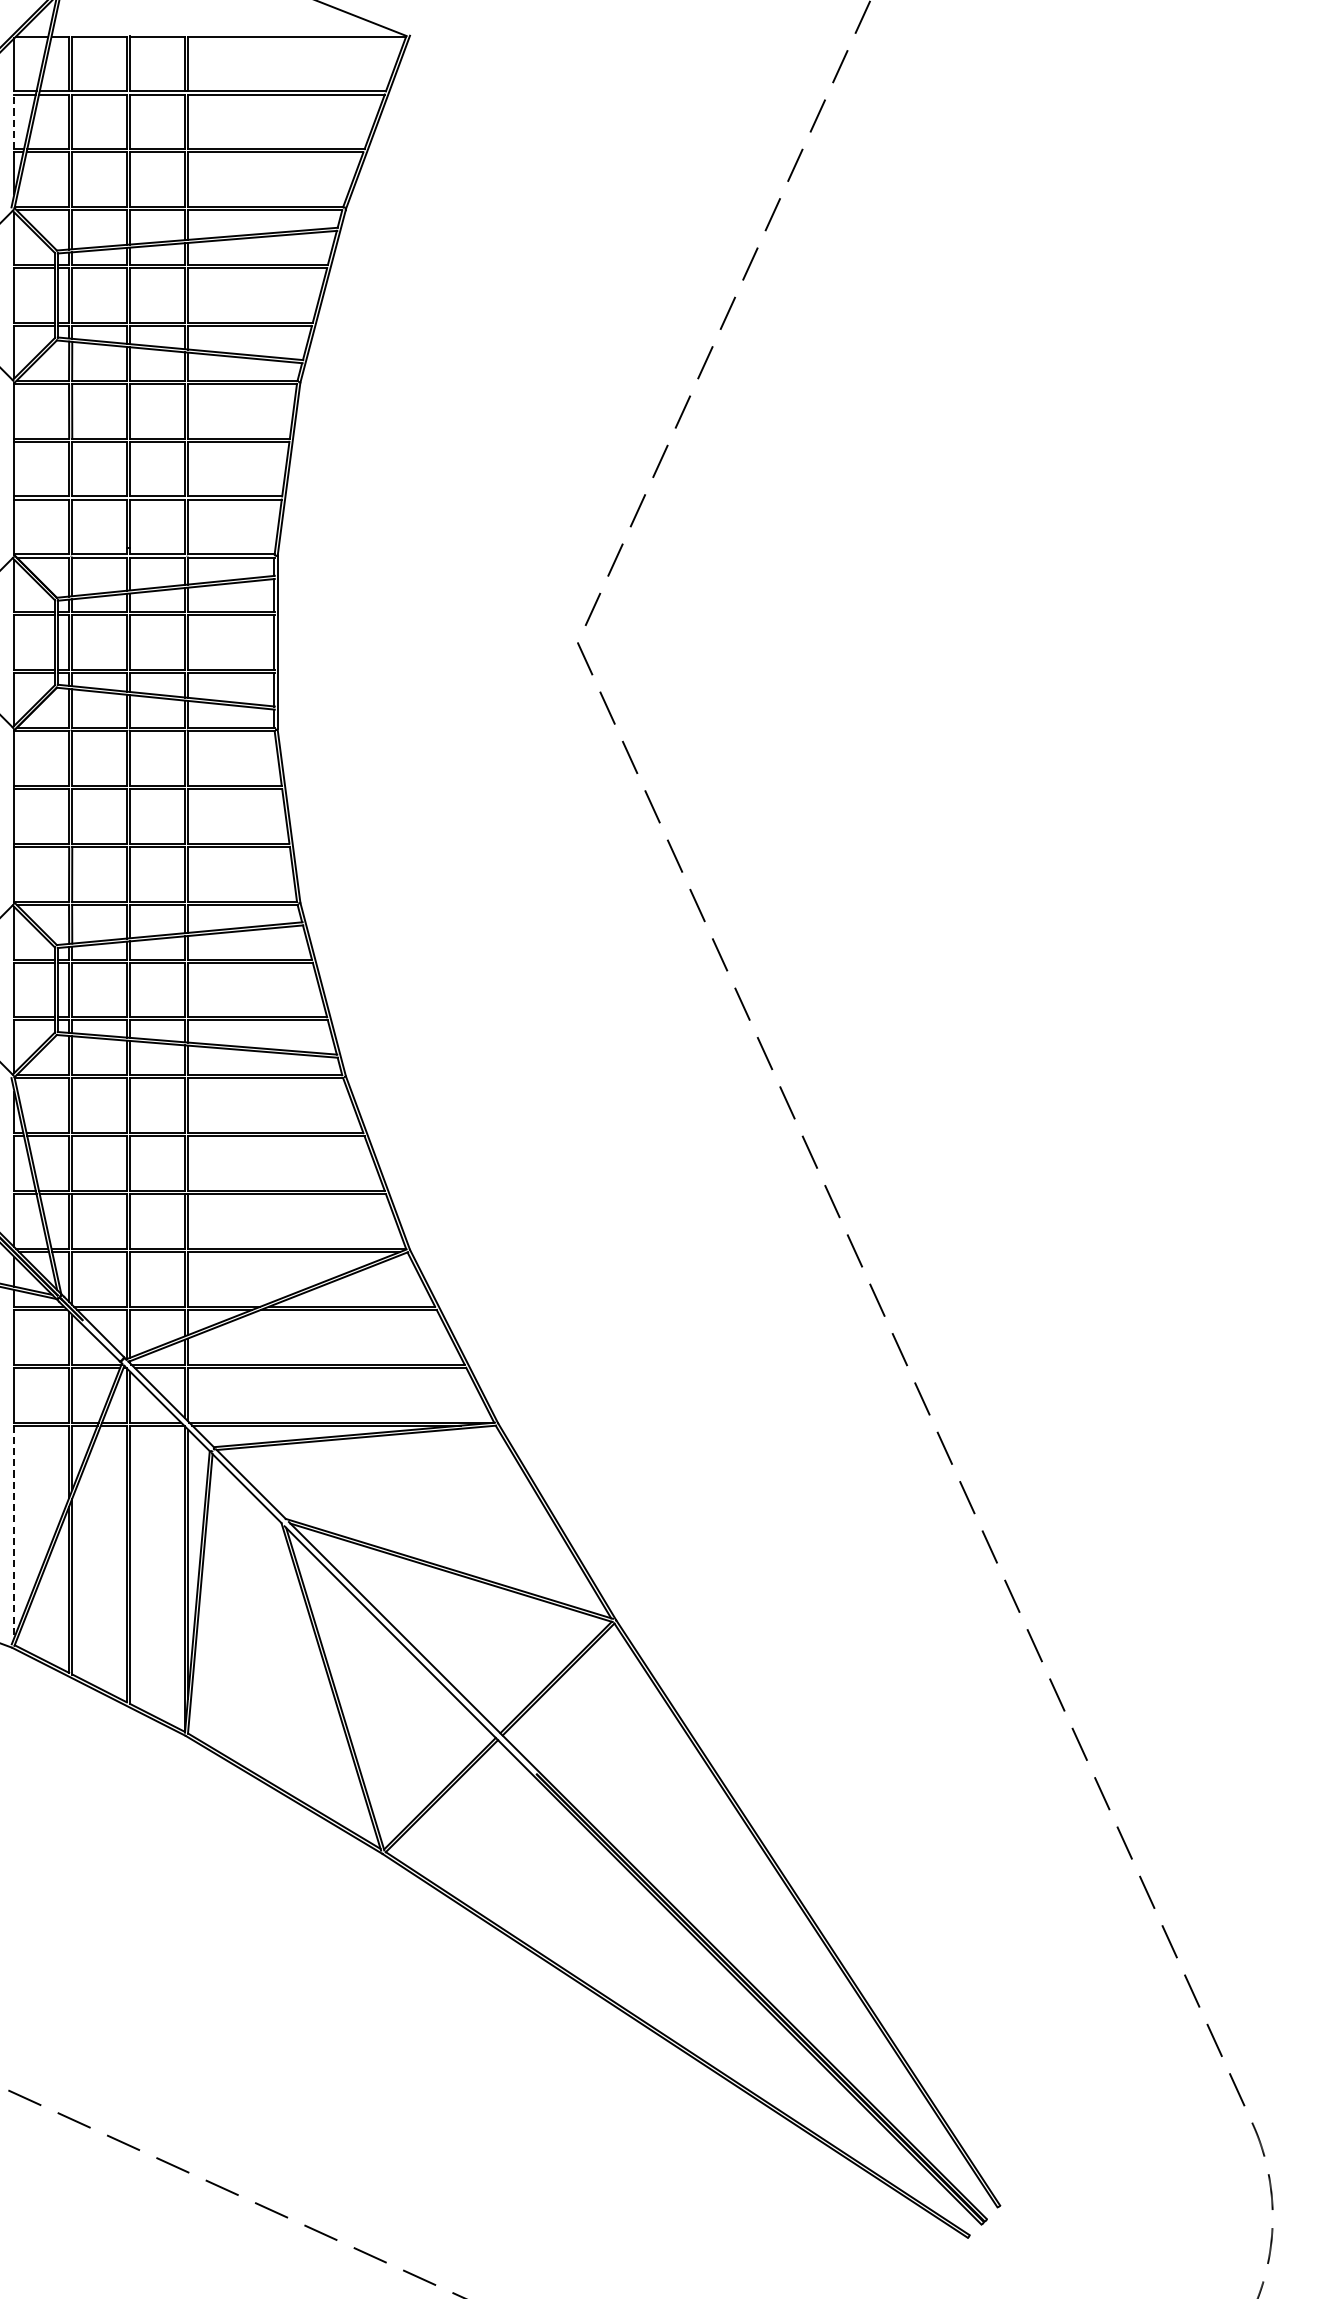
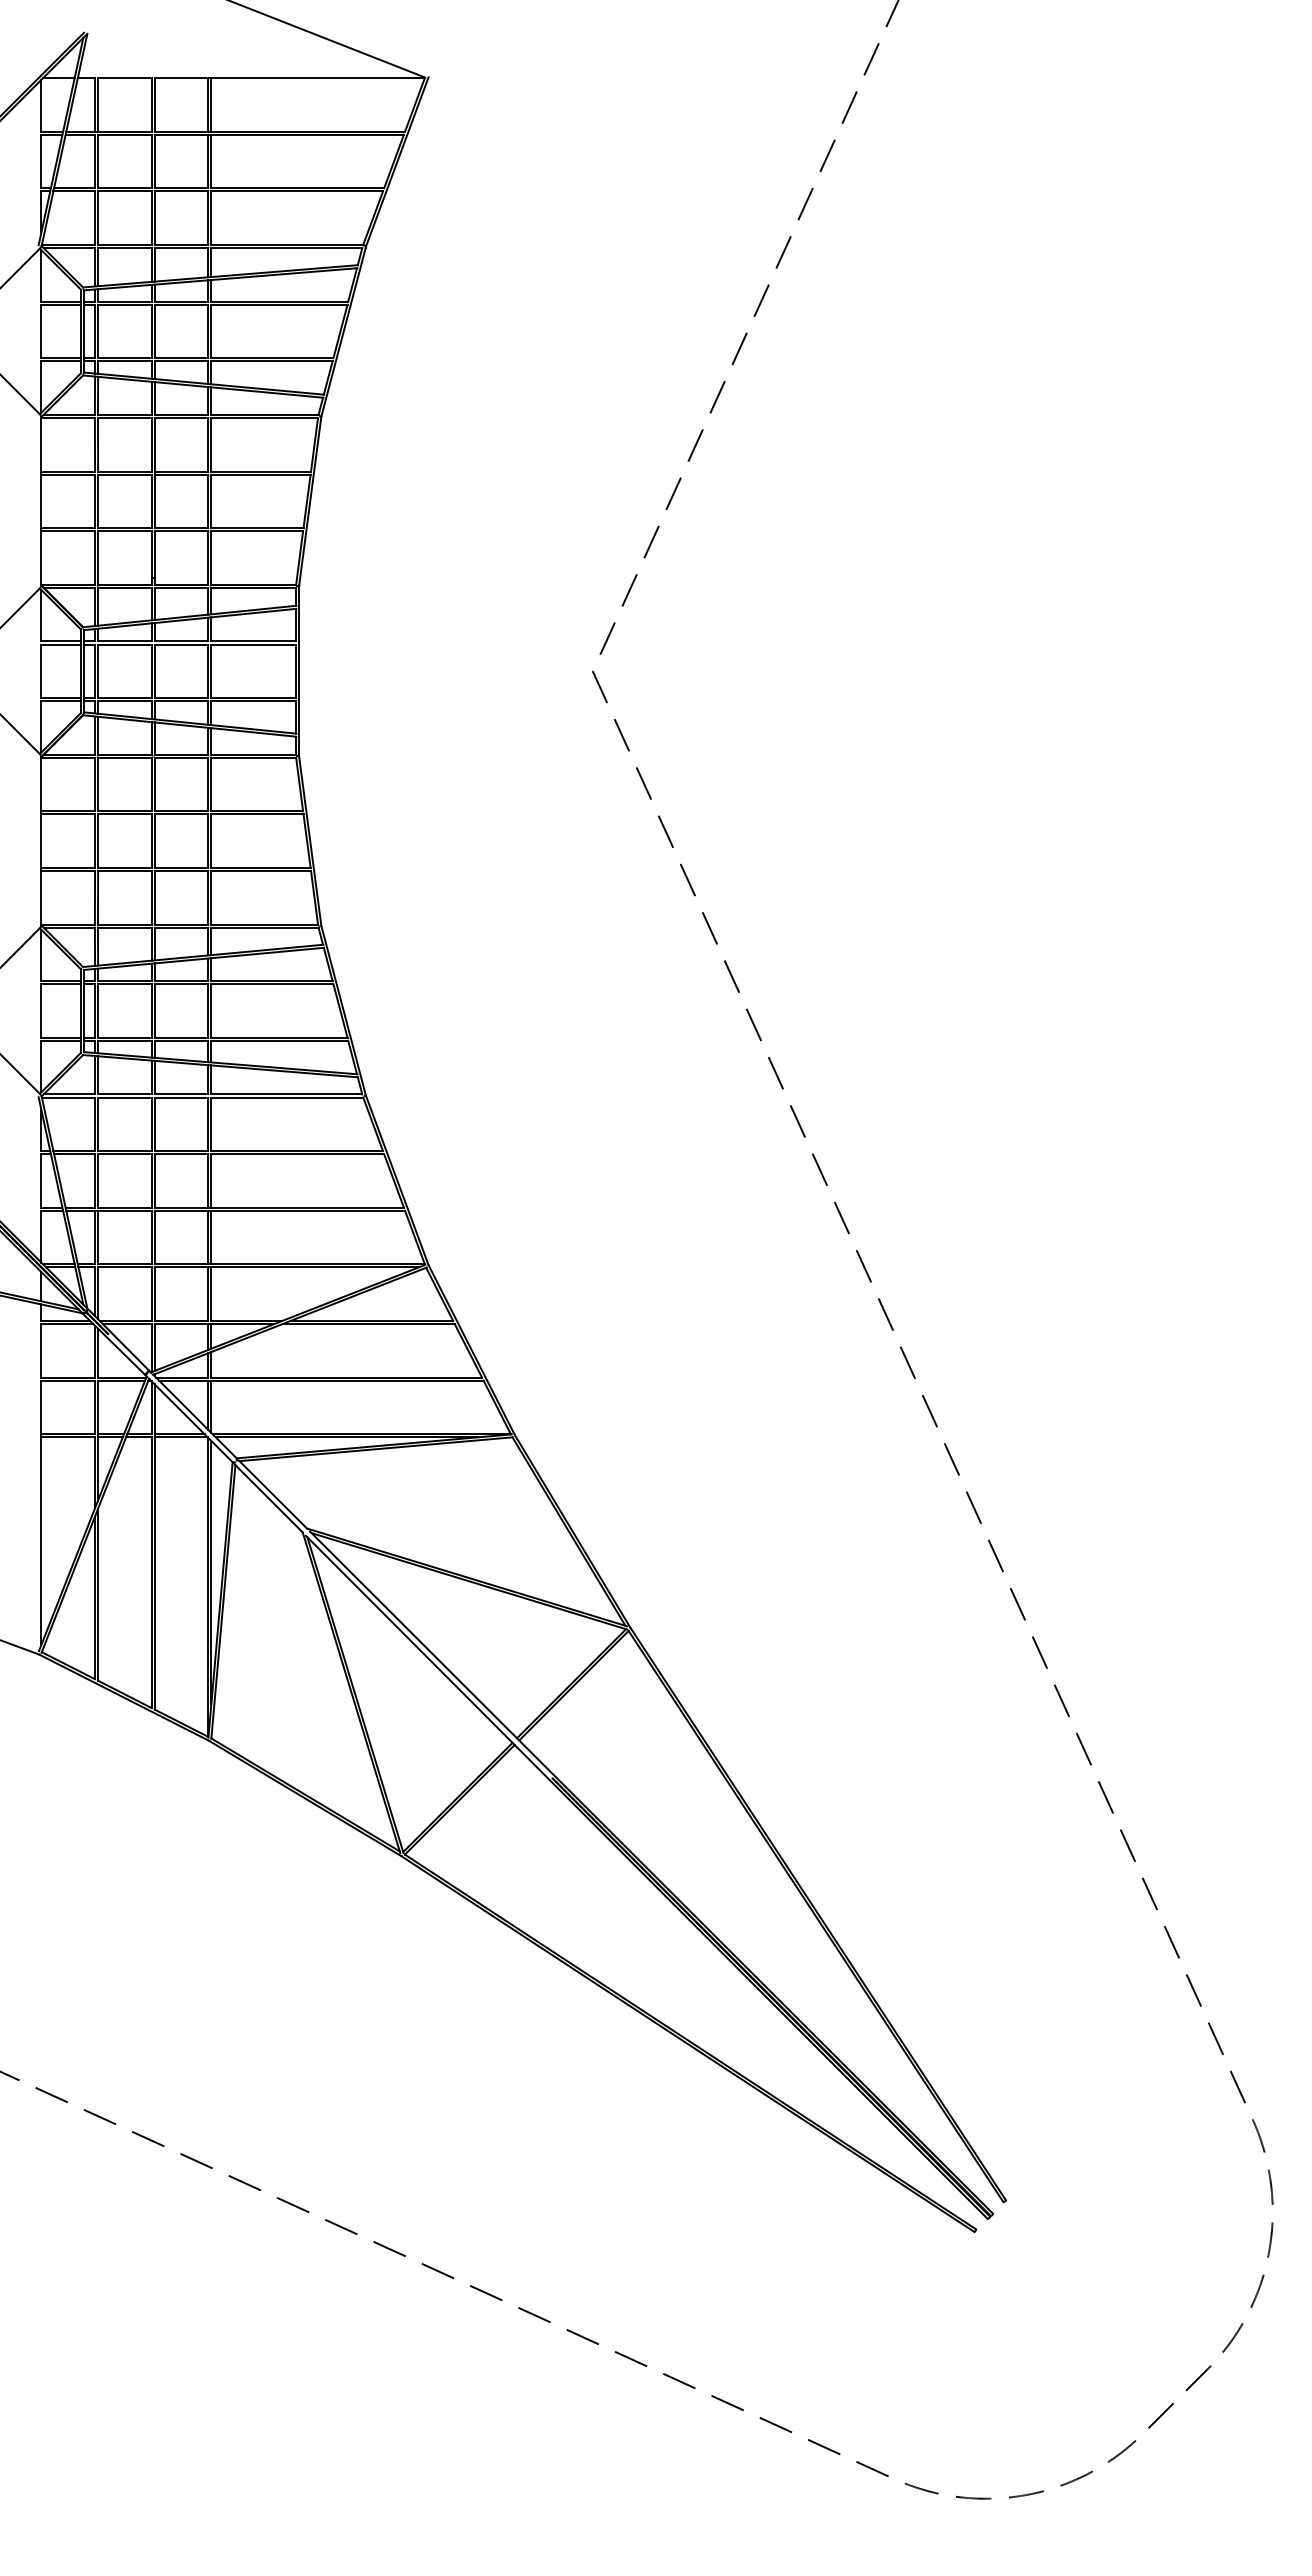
line: (14, 121) -> (41, 161), dashed -> solid
line: (14, 1532) -> (41, 1541), dashed -> solid

